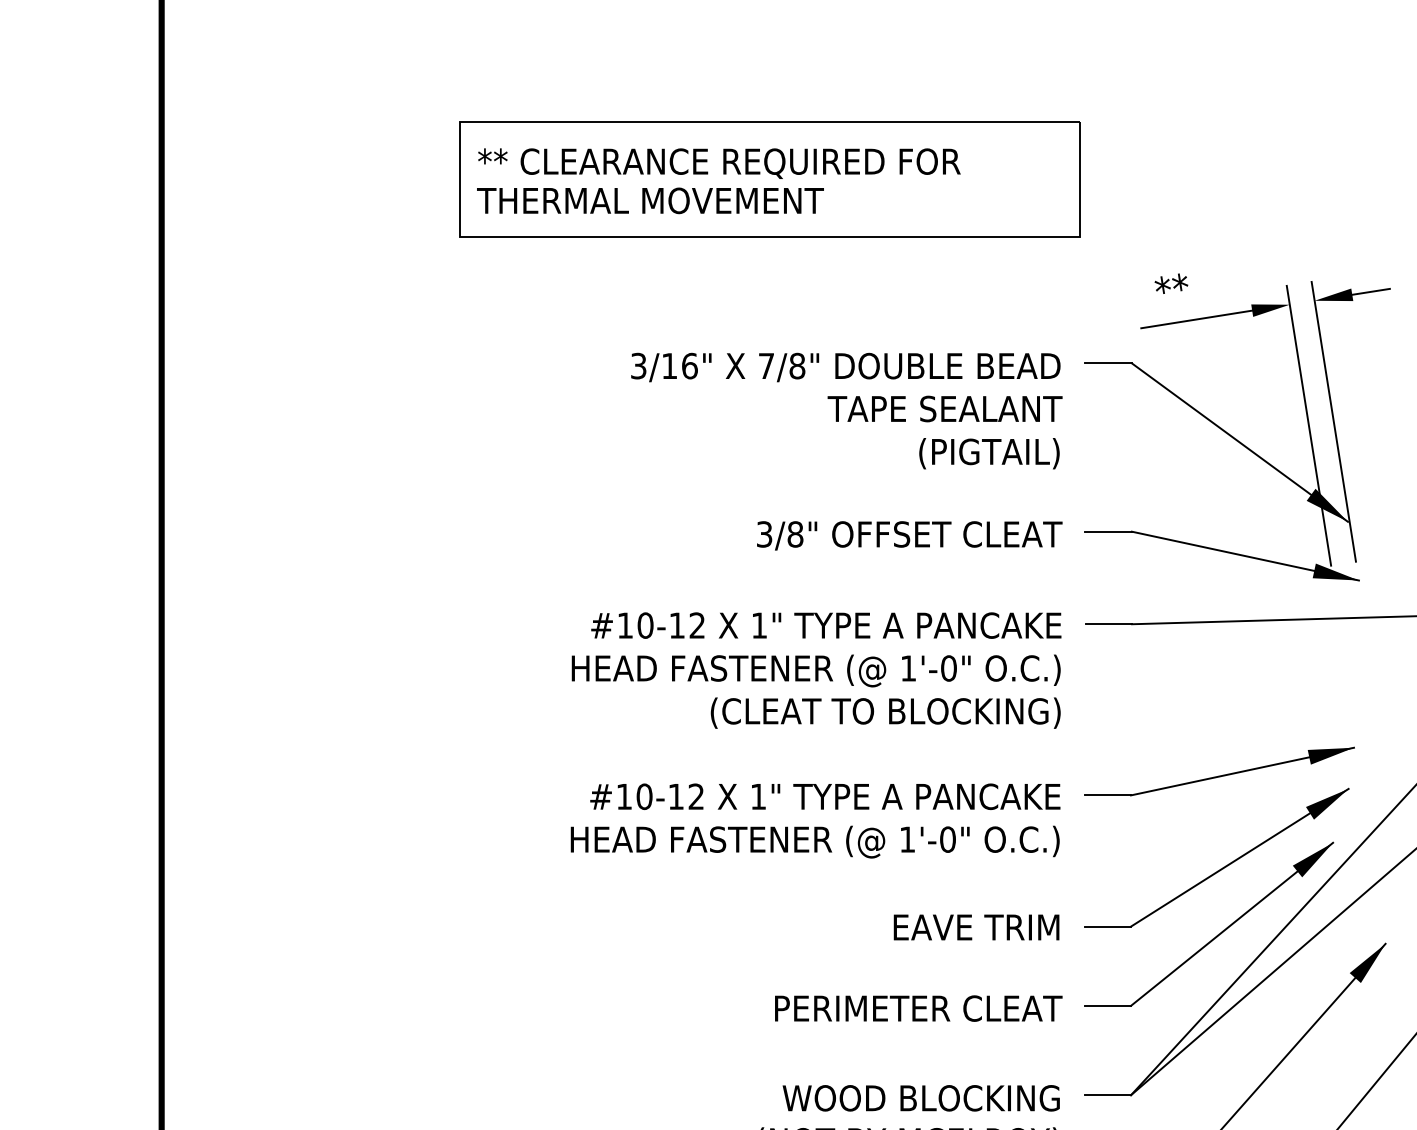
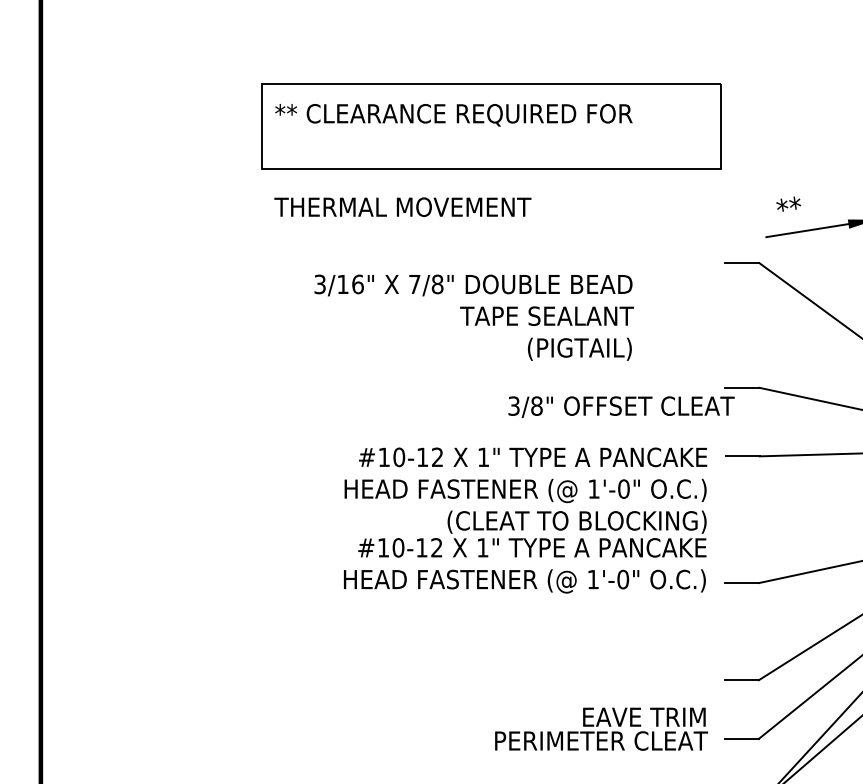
text: (650, 200) -> (402, 206), moved
text: (846, 410) -> (473, 317), moved
text: (909, 535) -> (621, 406), moved
text: (815, 820) -> (525, 565), moved
text: (976, 927) -> (644, 717), moved

